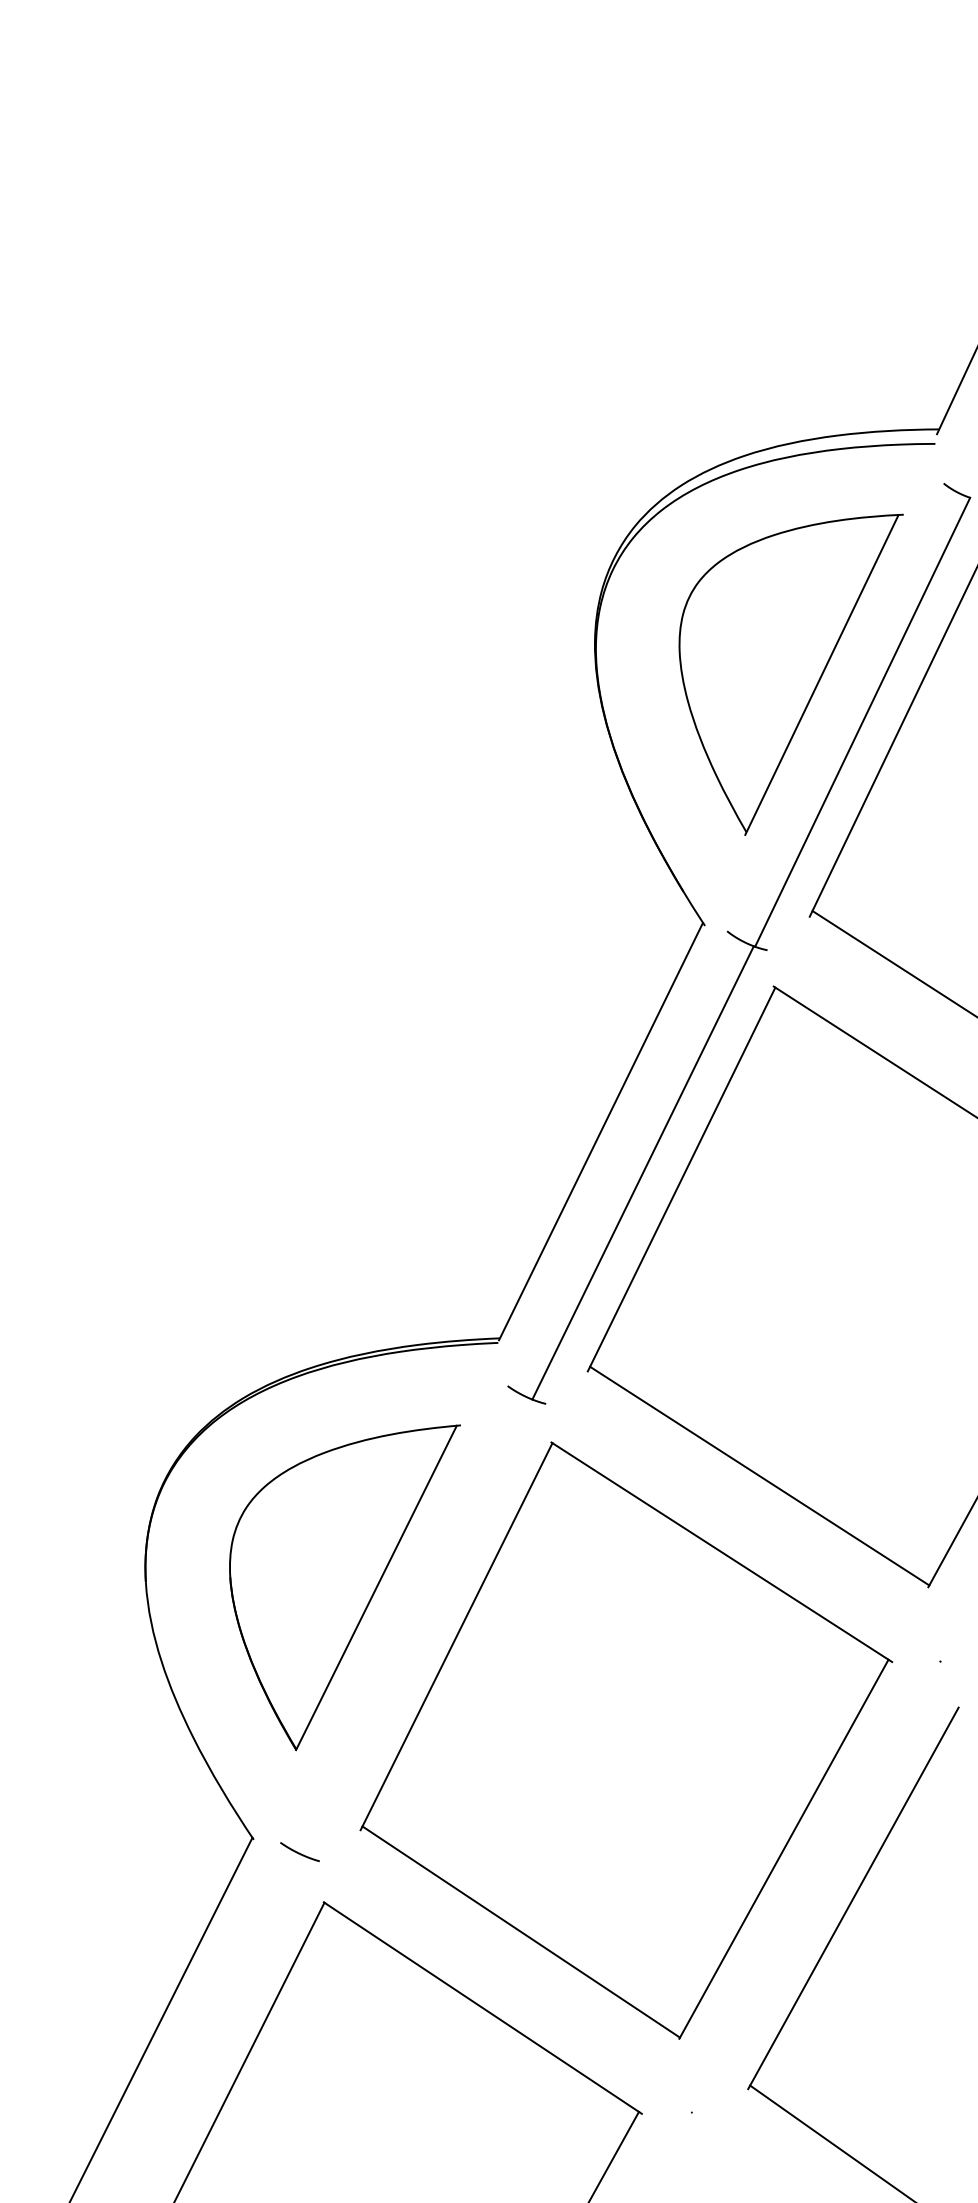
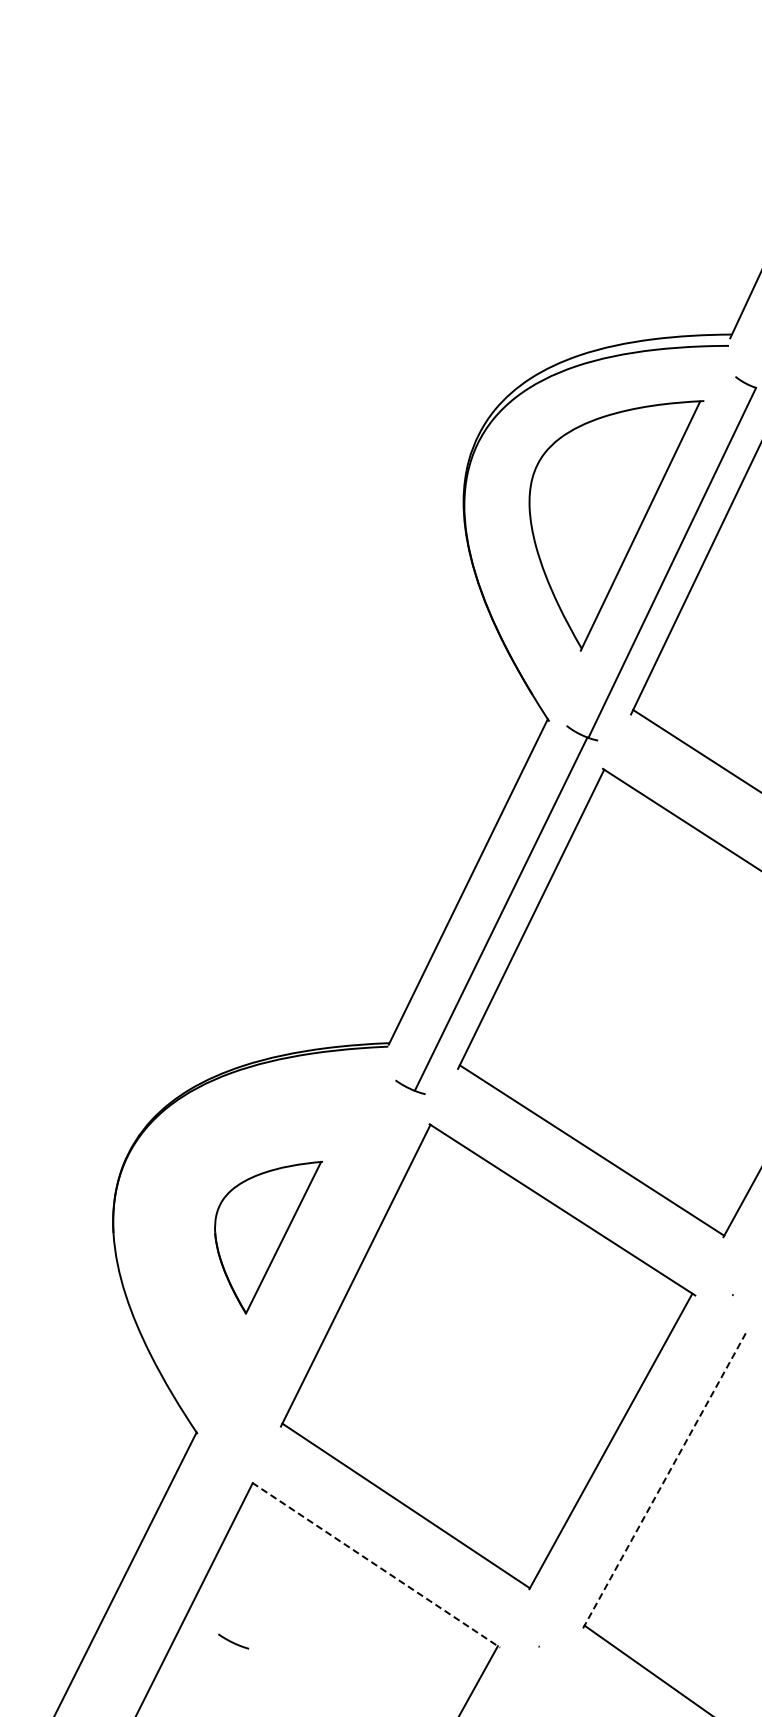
part: (344, 1587) -> (268, 1237), size x0.6
curve: (298, 1851) -> (232, 1641), moved
line: (853, 1898) -> (665, 1479), solid -> dashed
line: (483, 2008) -> (376, 1565), solid -> dashed

